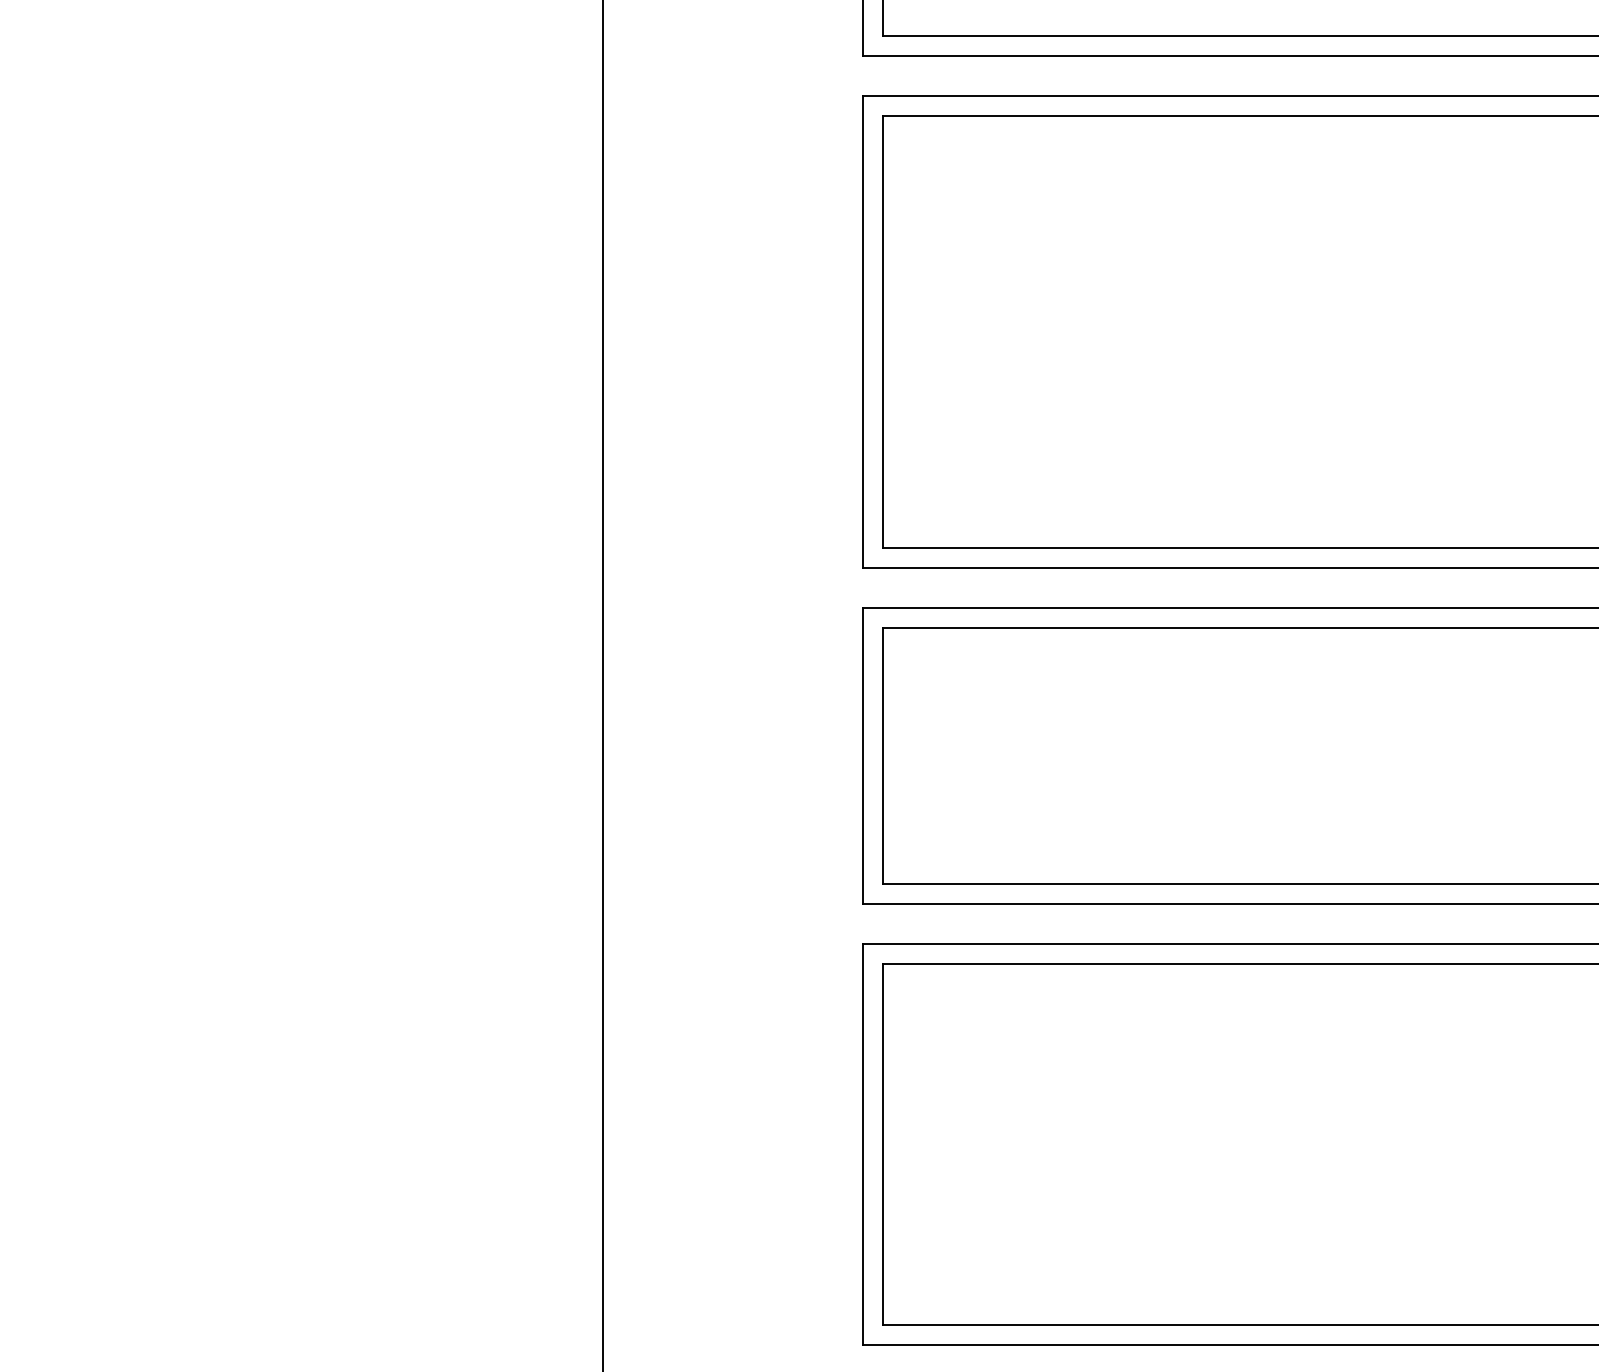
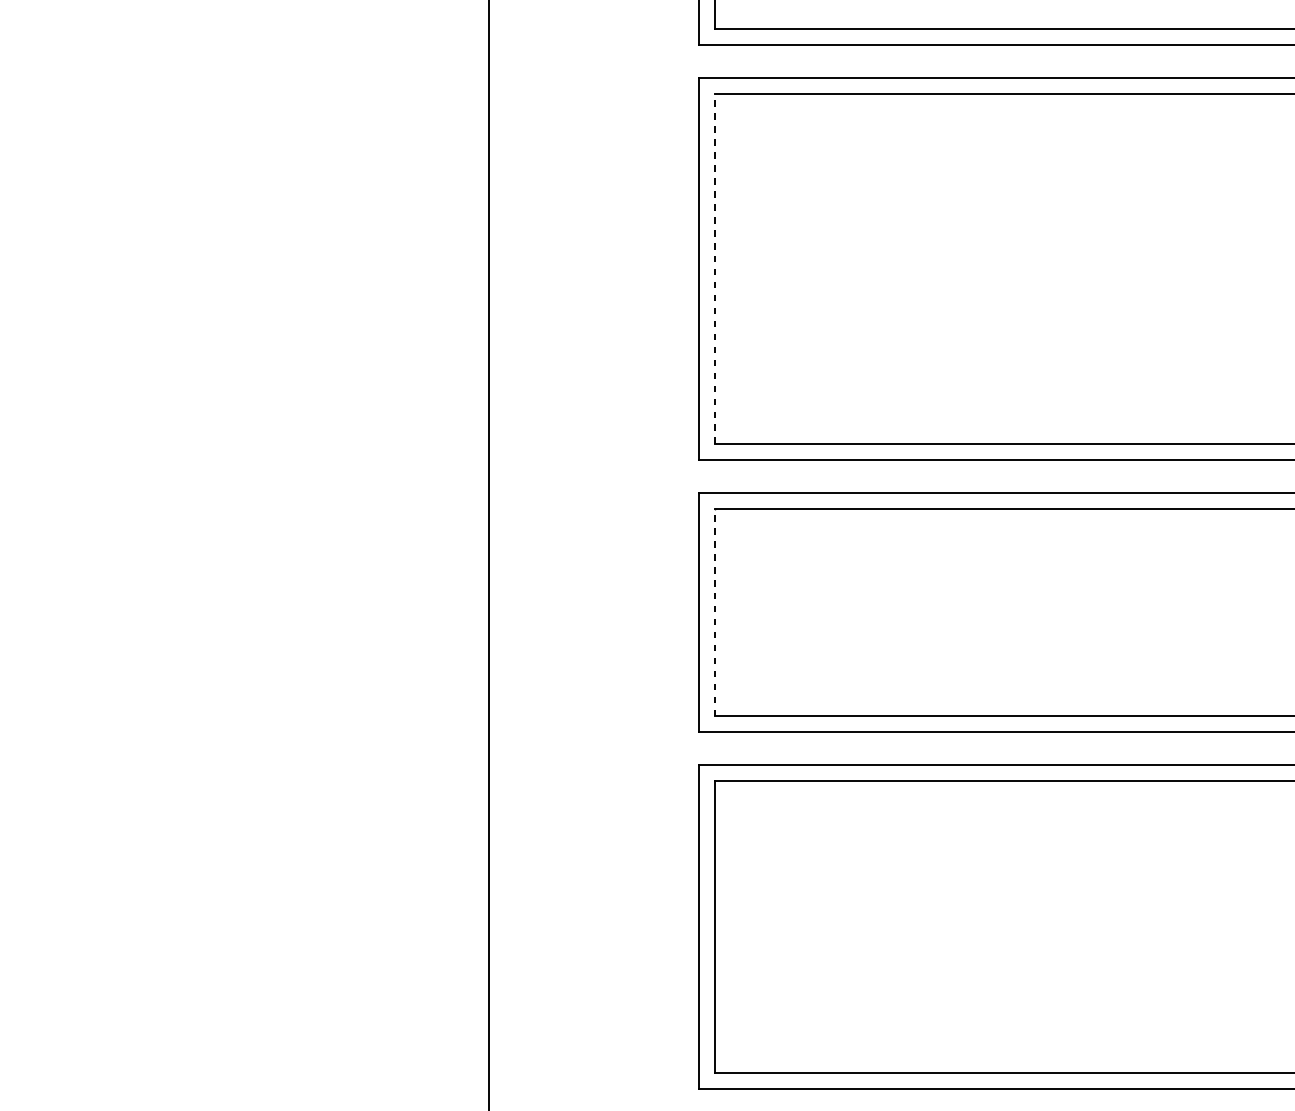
line: (883, 331) -> (715, 268), solid -> dashed
line: (883, 755) -> (715, 611), solid -> dashed

